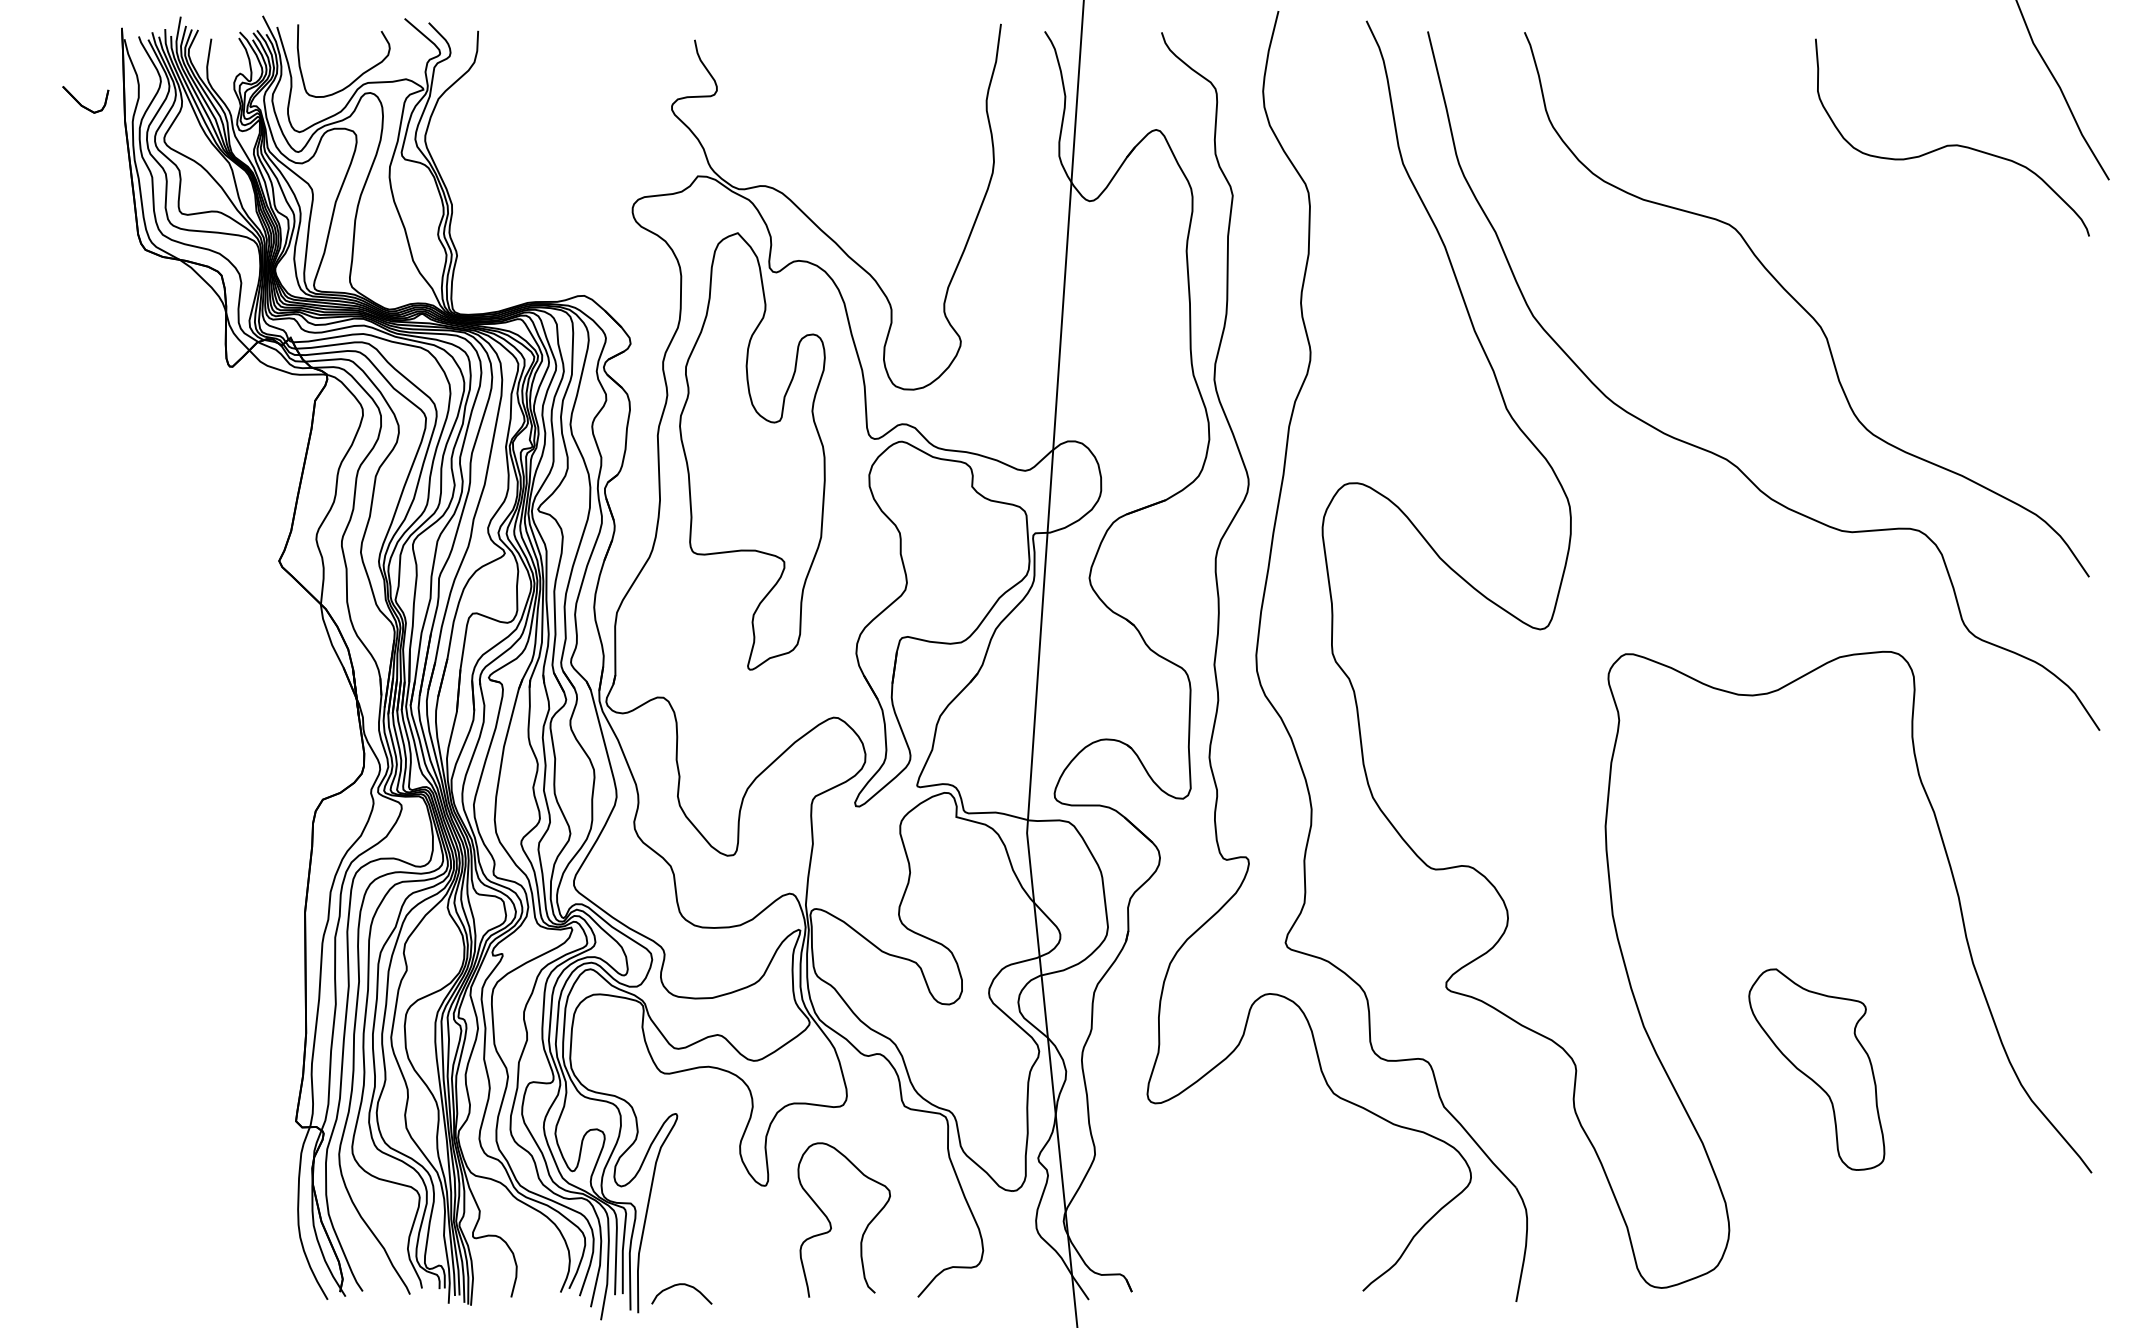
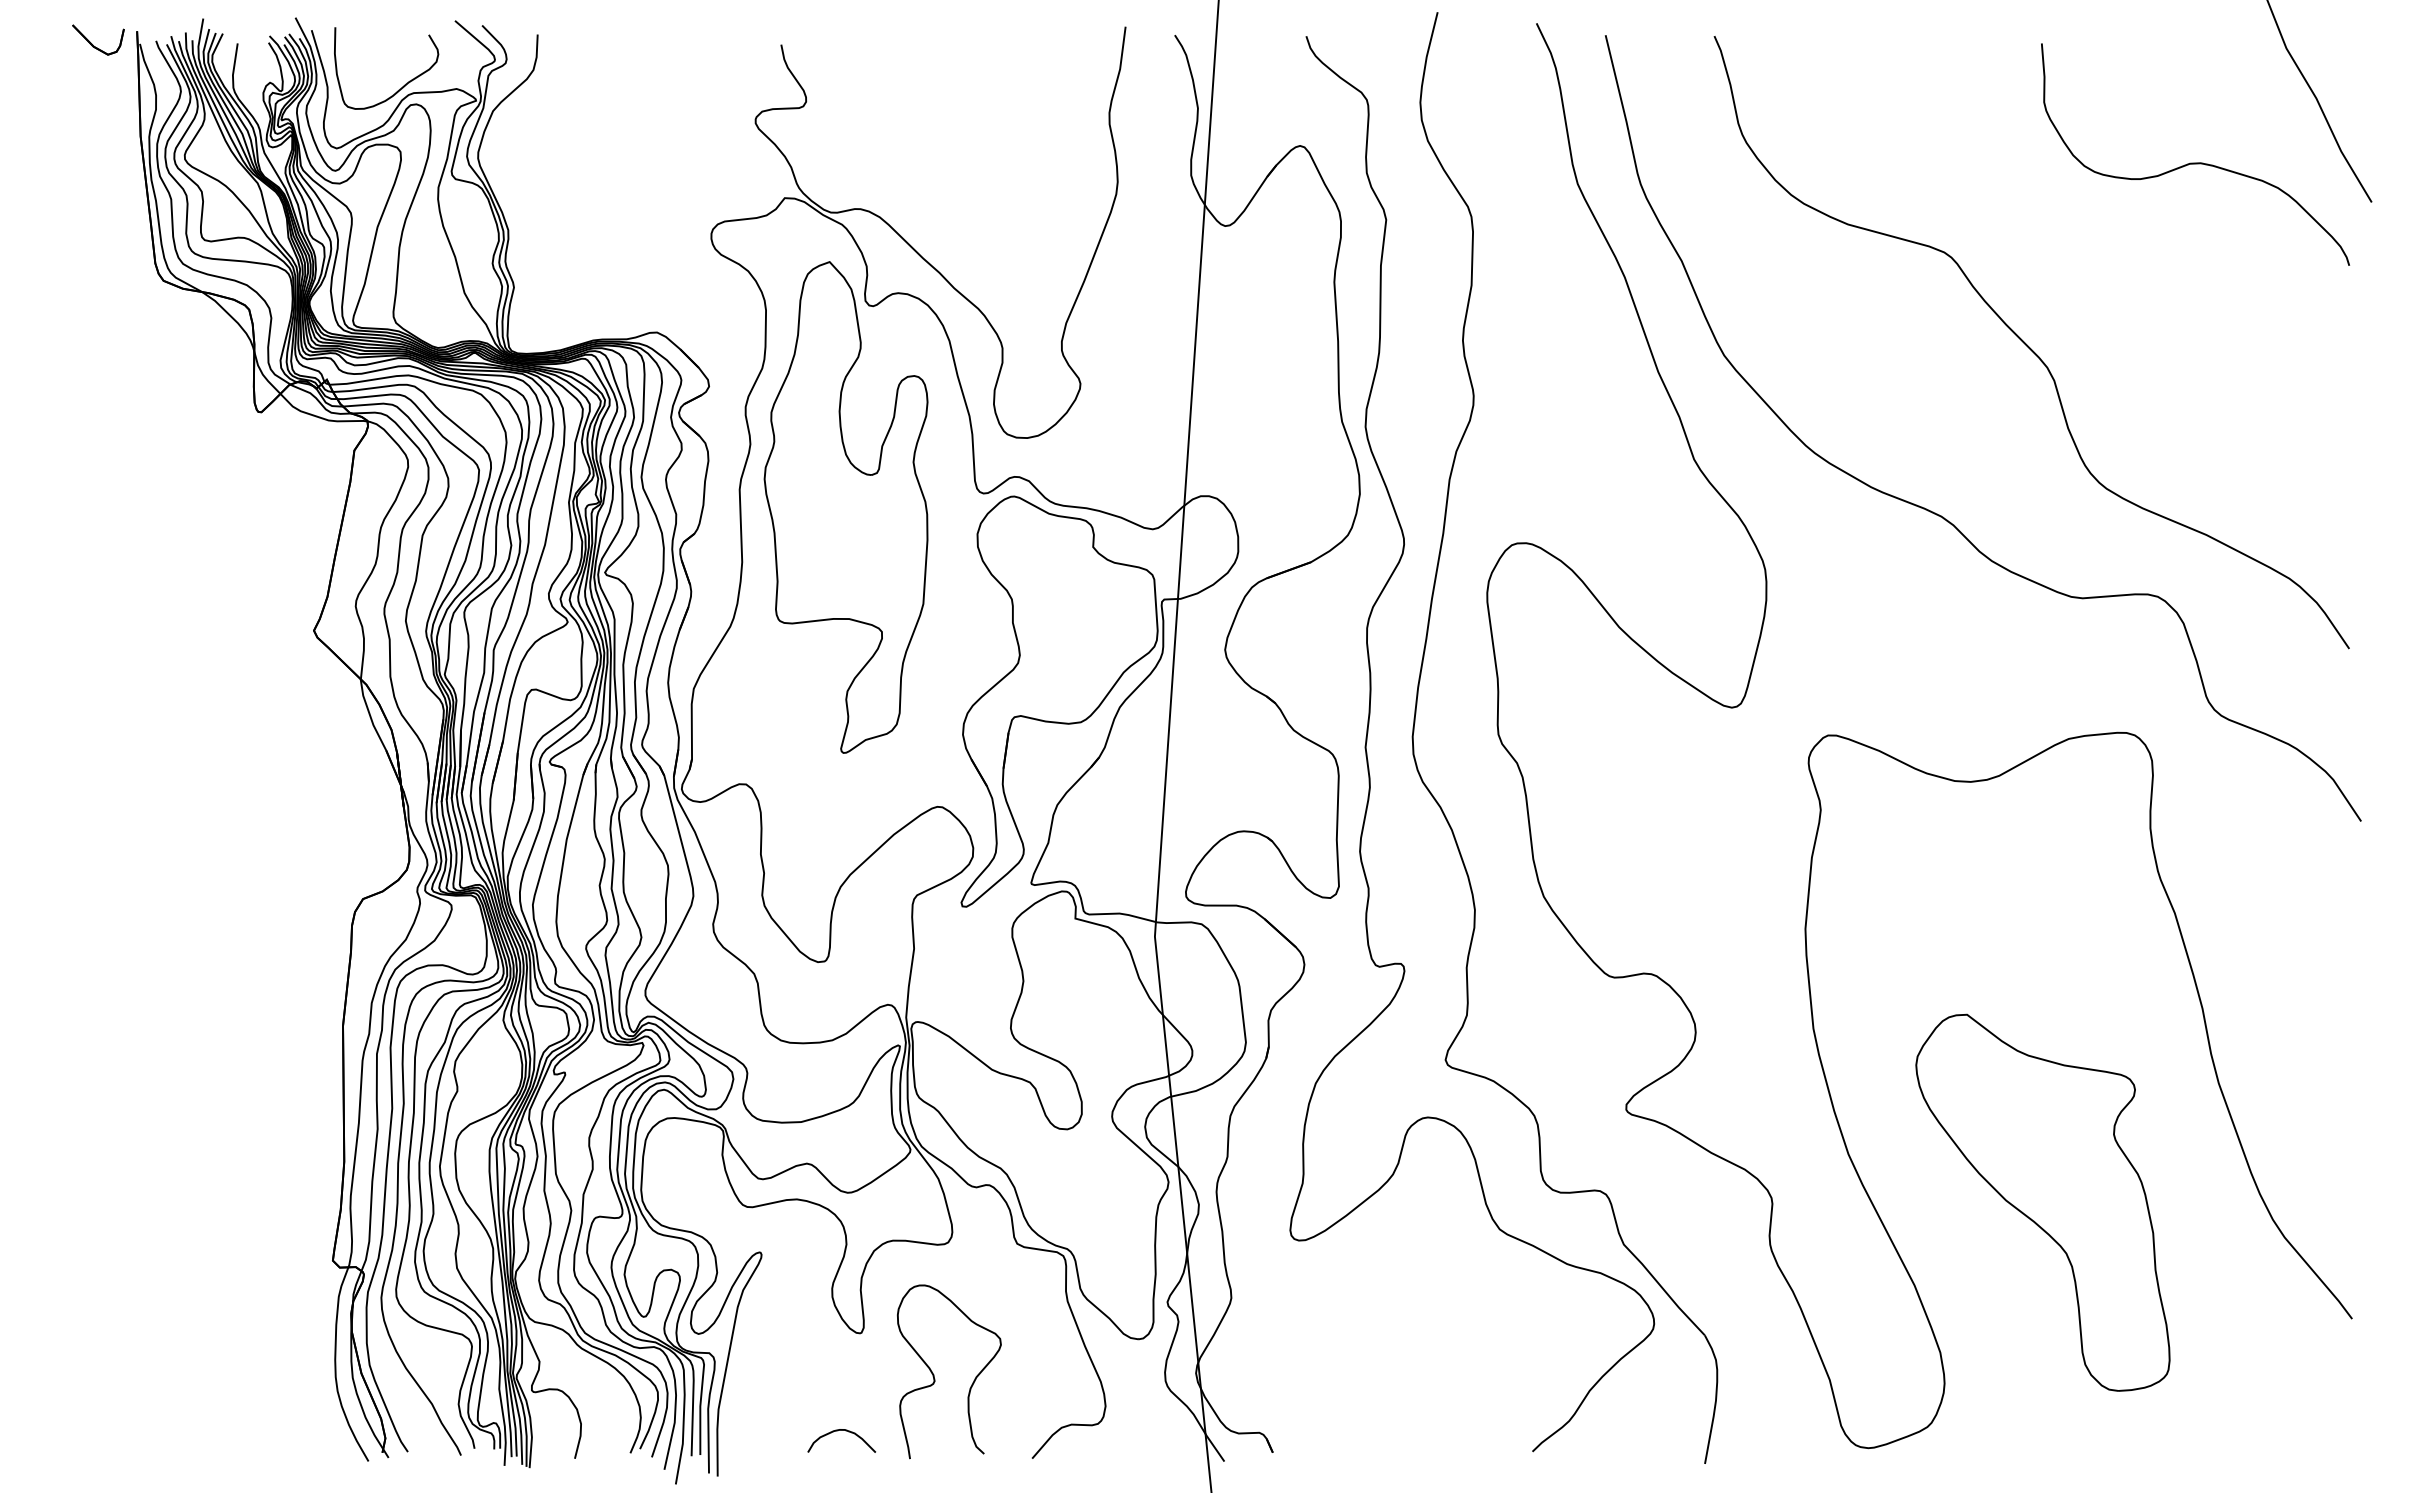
part: (81, 103) -> (93, 44), moved
part: (1816, 1069) -> (2042, 1202), size x1.67
curve: (678, 1285) -> (837, 1431), moved

